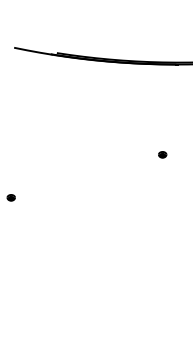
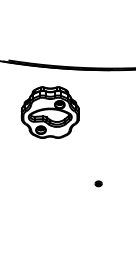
part: (105, 113) -> (49, 111), added
part: (162, 154) -> (98, 183), moved

